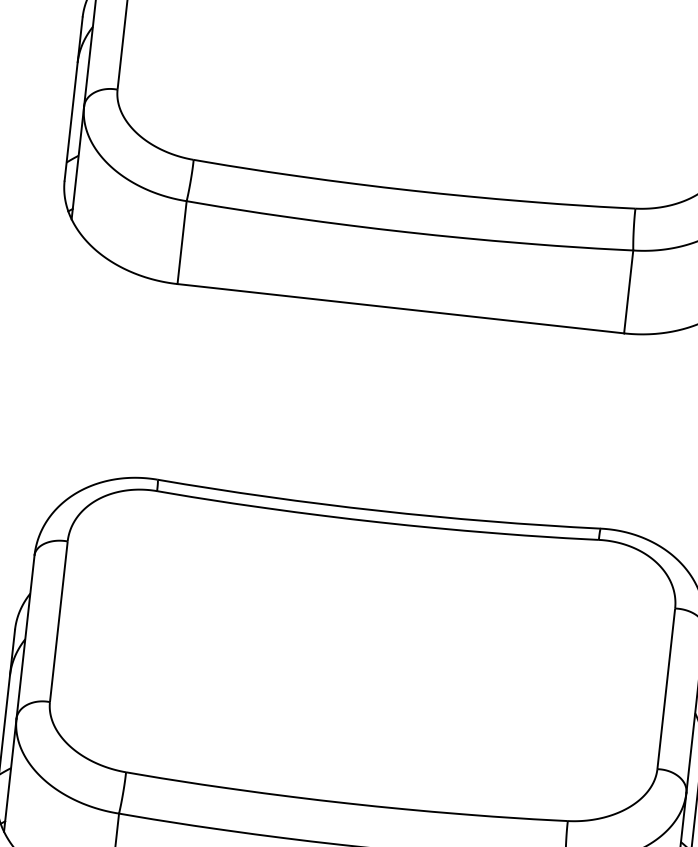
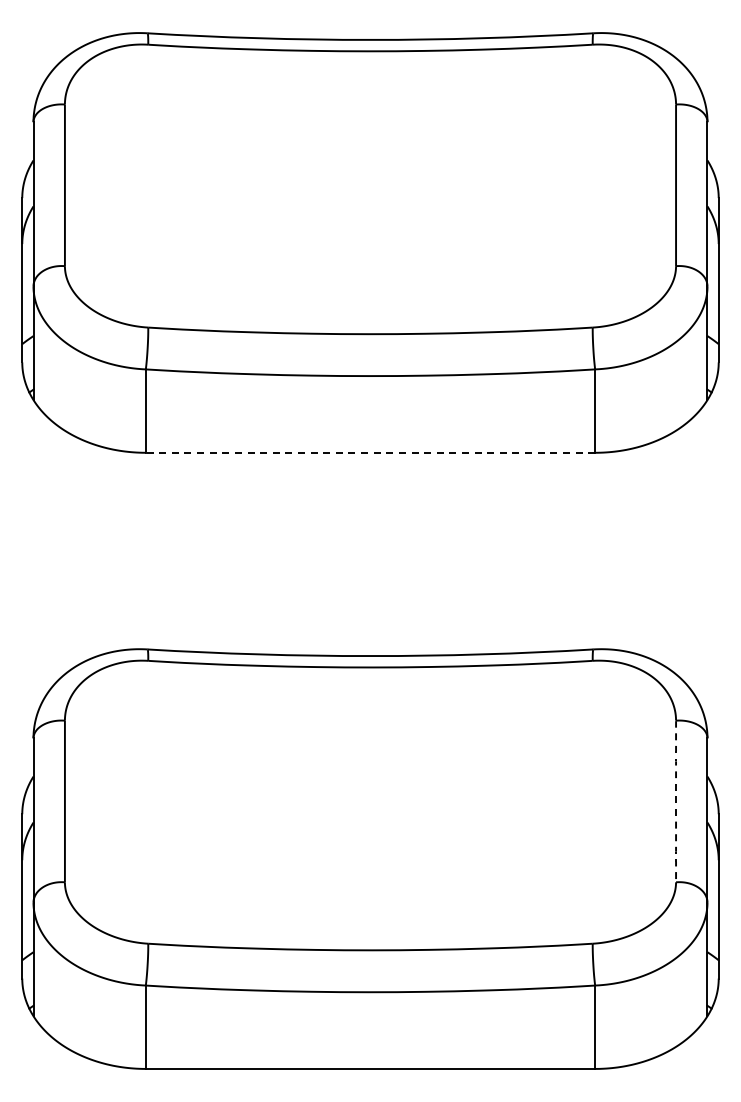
line: (400, 308) -> (370, 452), solid -> dashed
line: (666, 688) -> (676, 801), solid -> dashed

